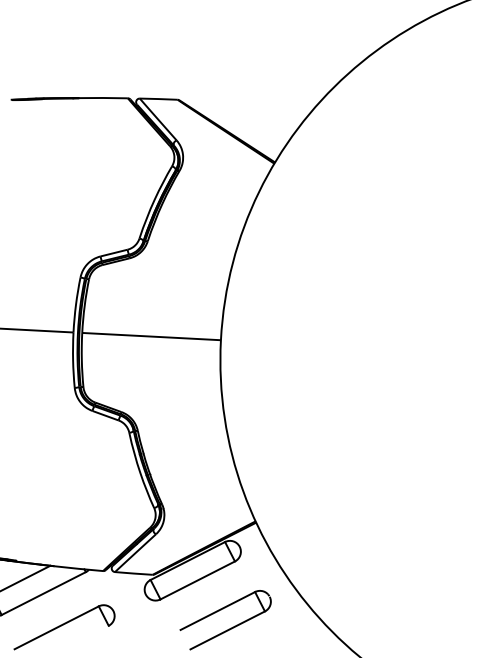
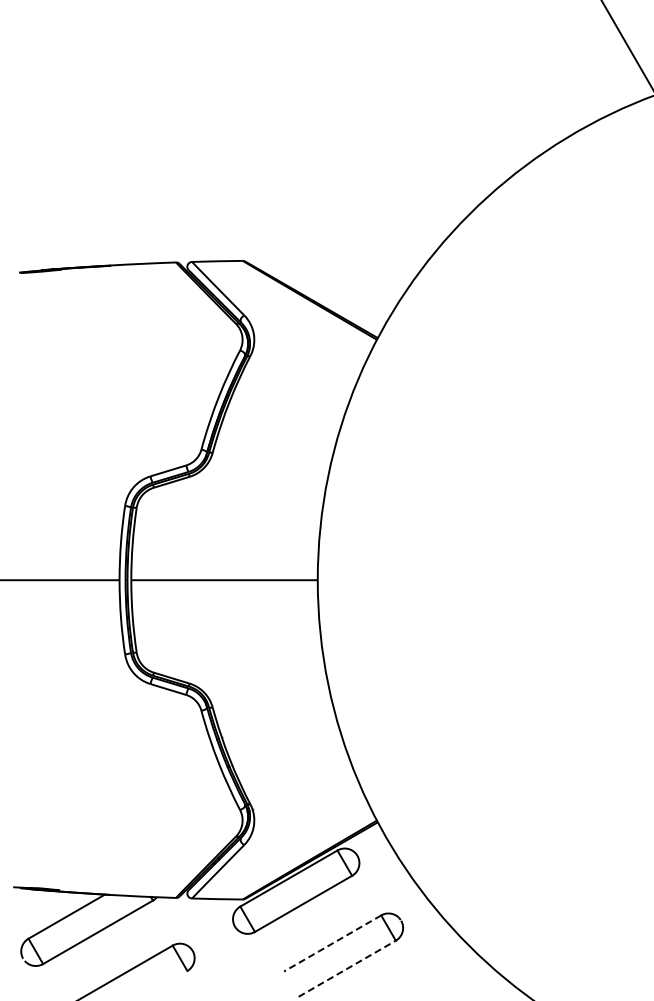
line: (217, 611) -> (332, 943), solid -> dashed
line: (227, 630) -> (347, 968), solid -> dashed

